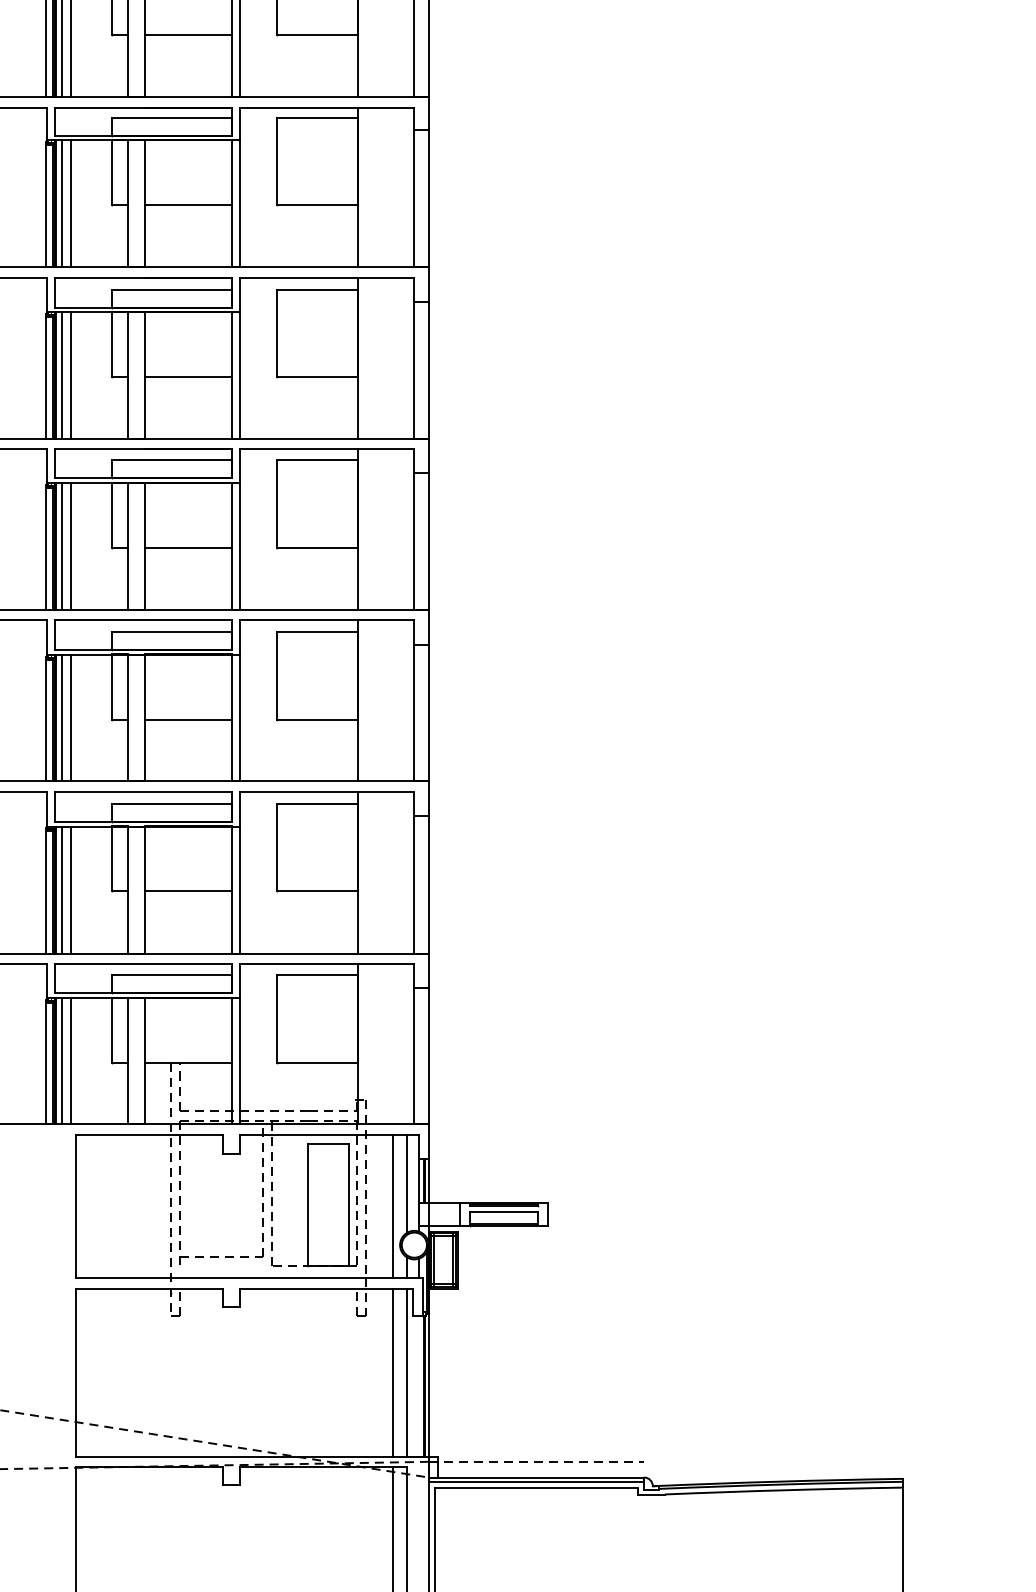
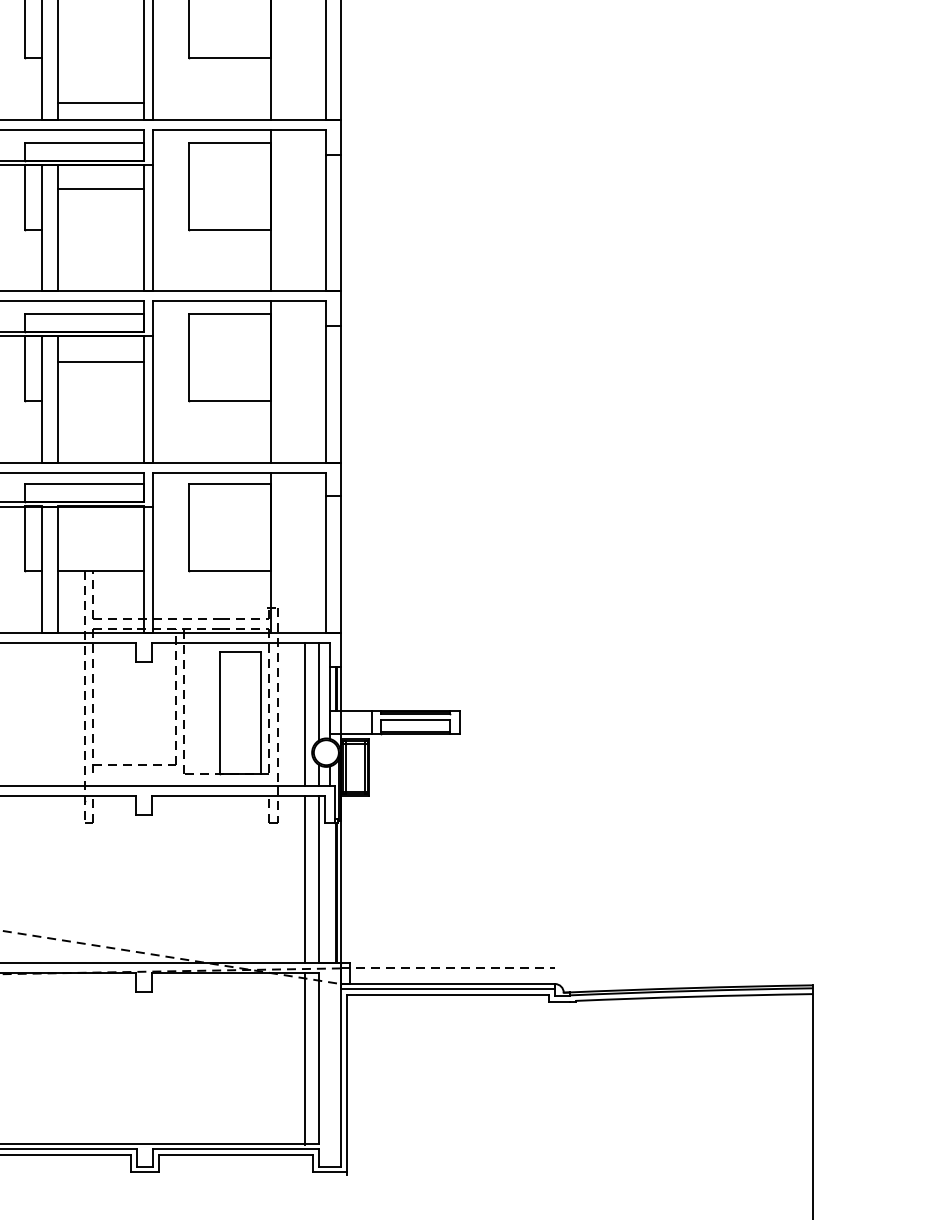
line: (187, 547) -> (100, 102), moved
line: (187, 719) -> (100, 188), moved
line: (187, 891) -> (100, 361), moved

